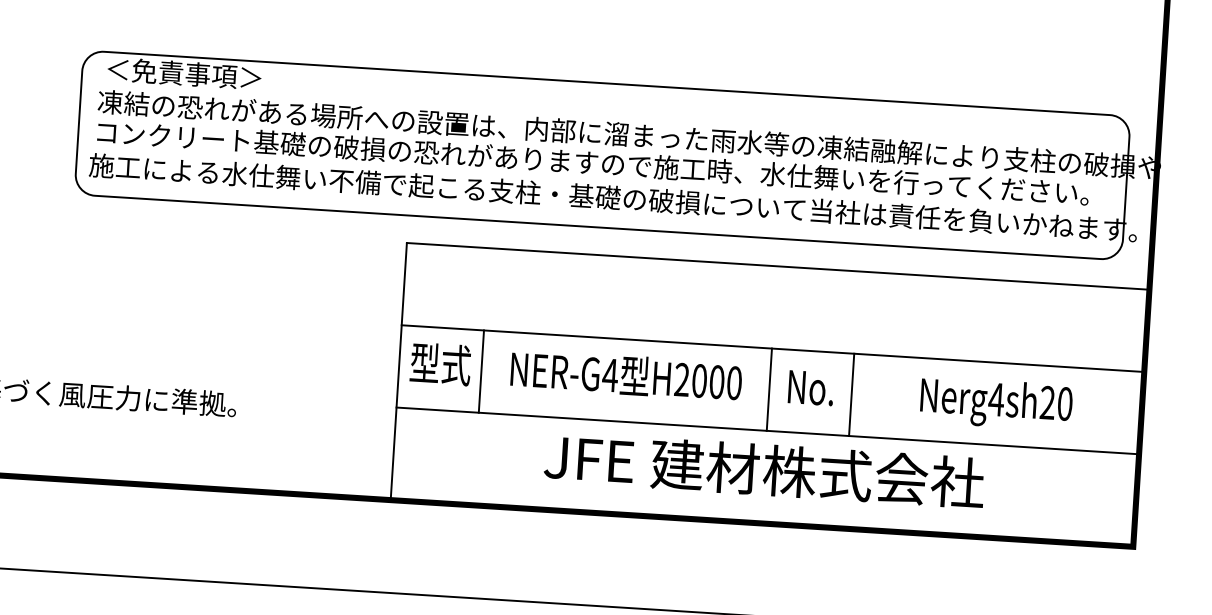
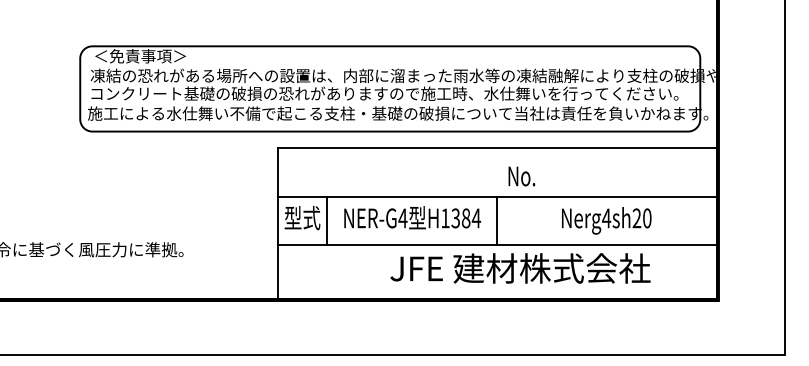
text: (709, 381) -> (461, 218), H2000 -> H1384
text: (810, 388) -> (521, 176), moved
line: (852, 394) -> (546, 220), removed
text: (996, 403) -> (606, 220), moved
text: (764, 470) -> (520, 268), moved

